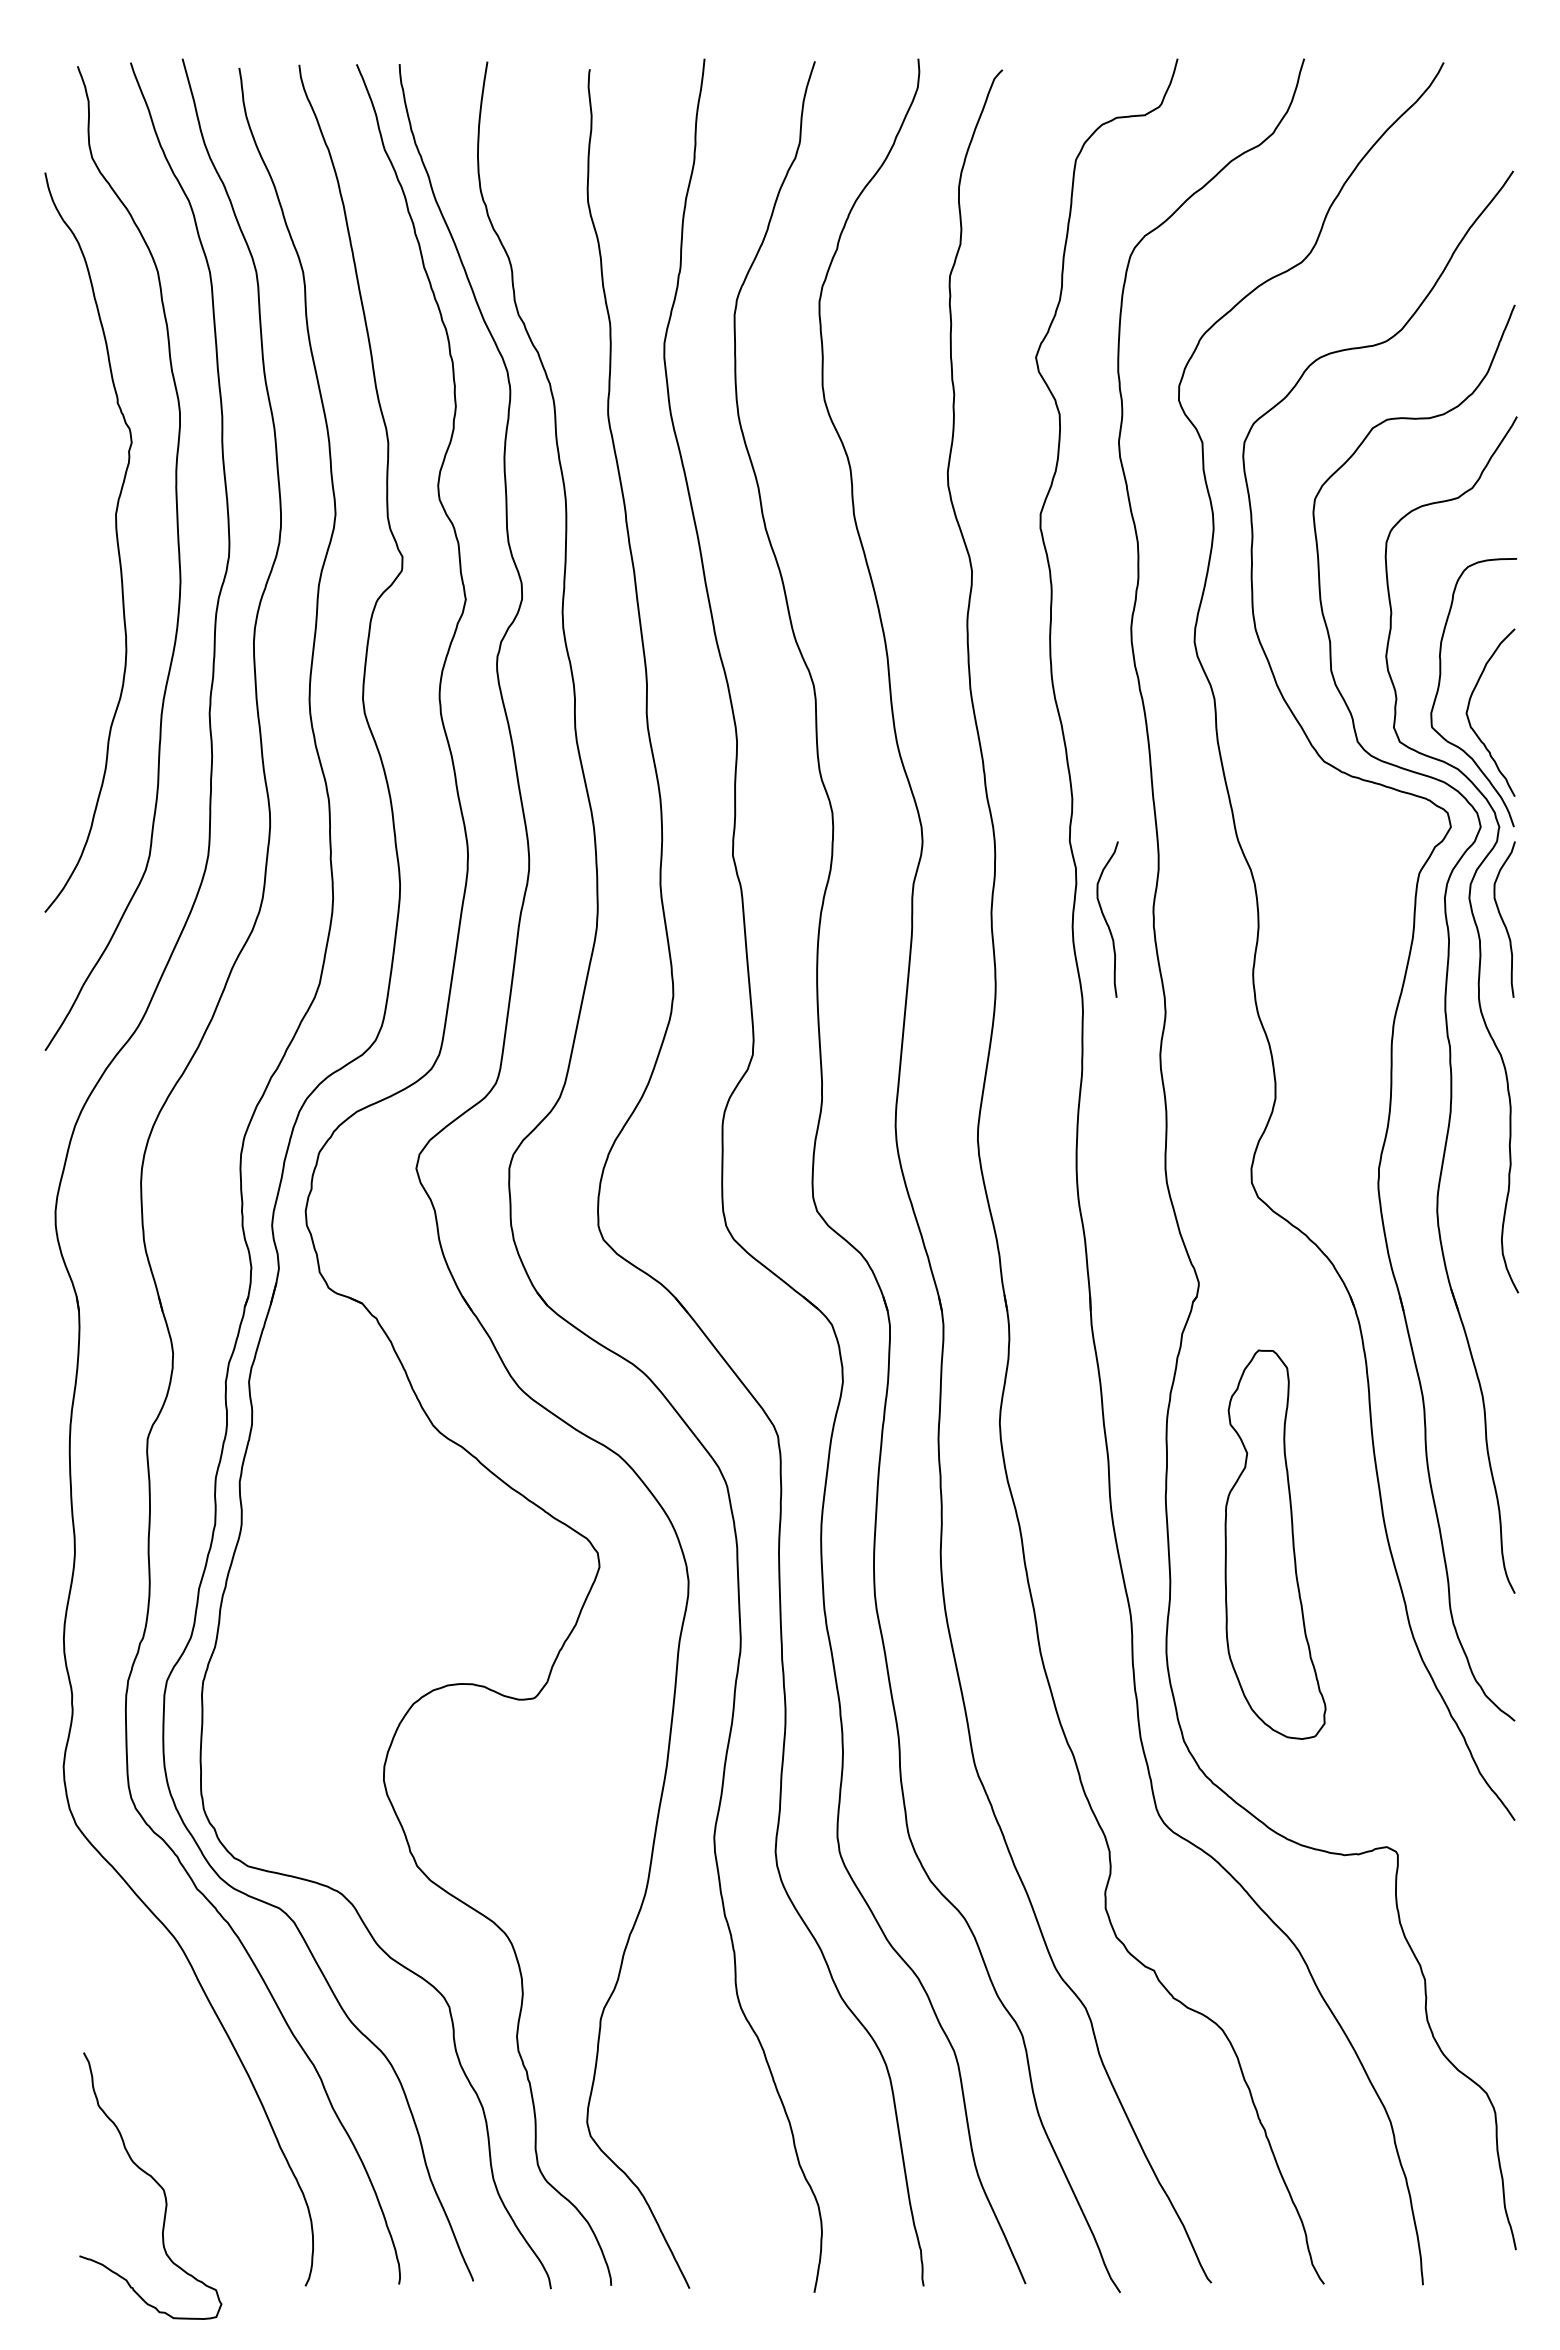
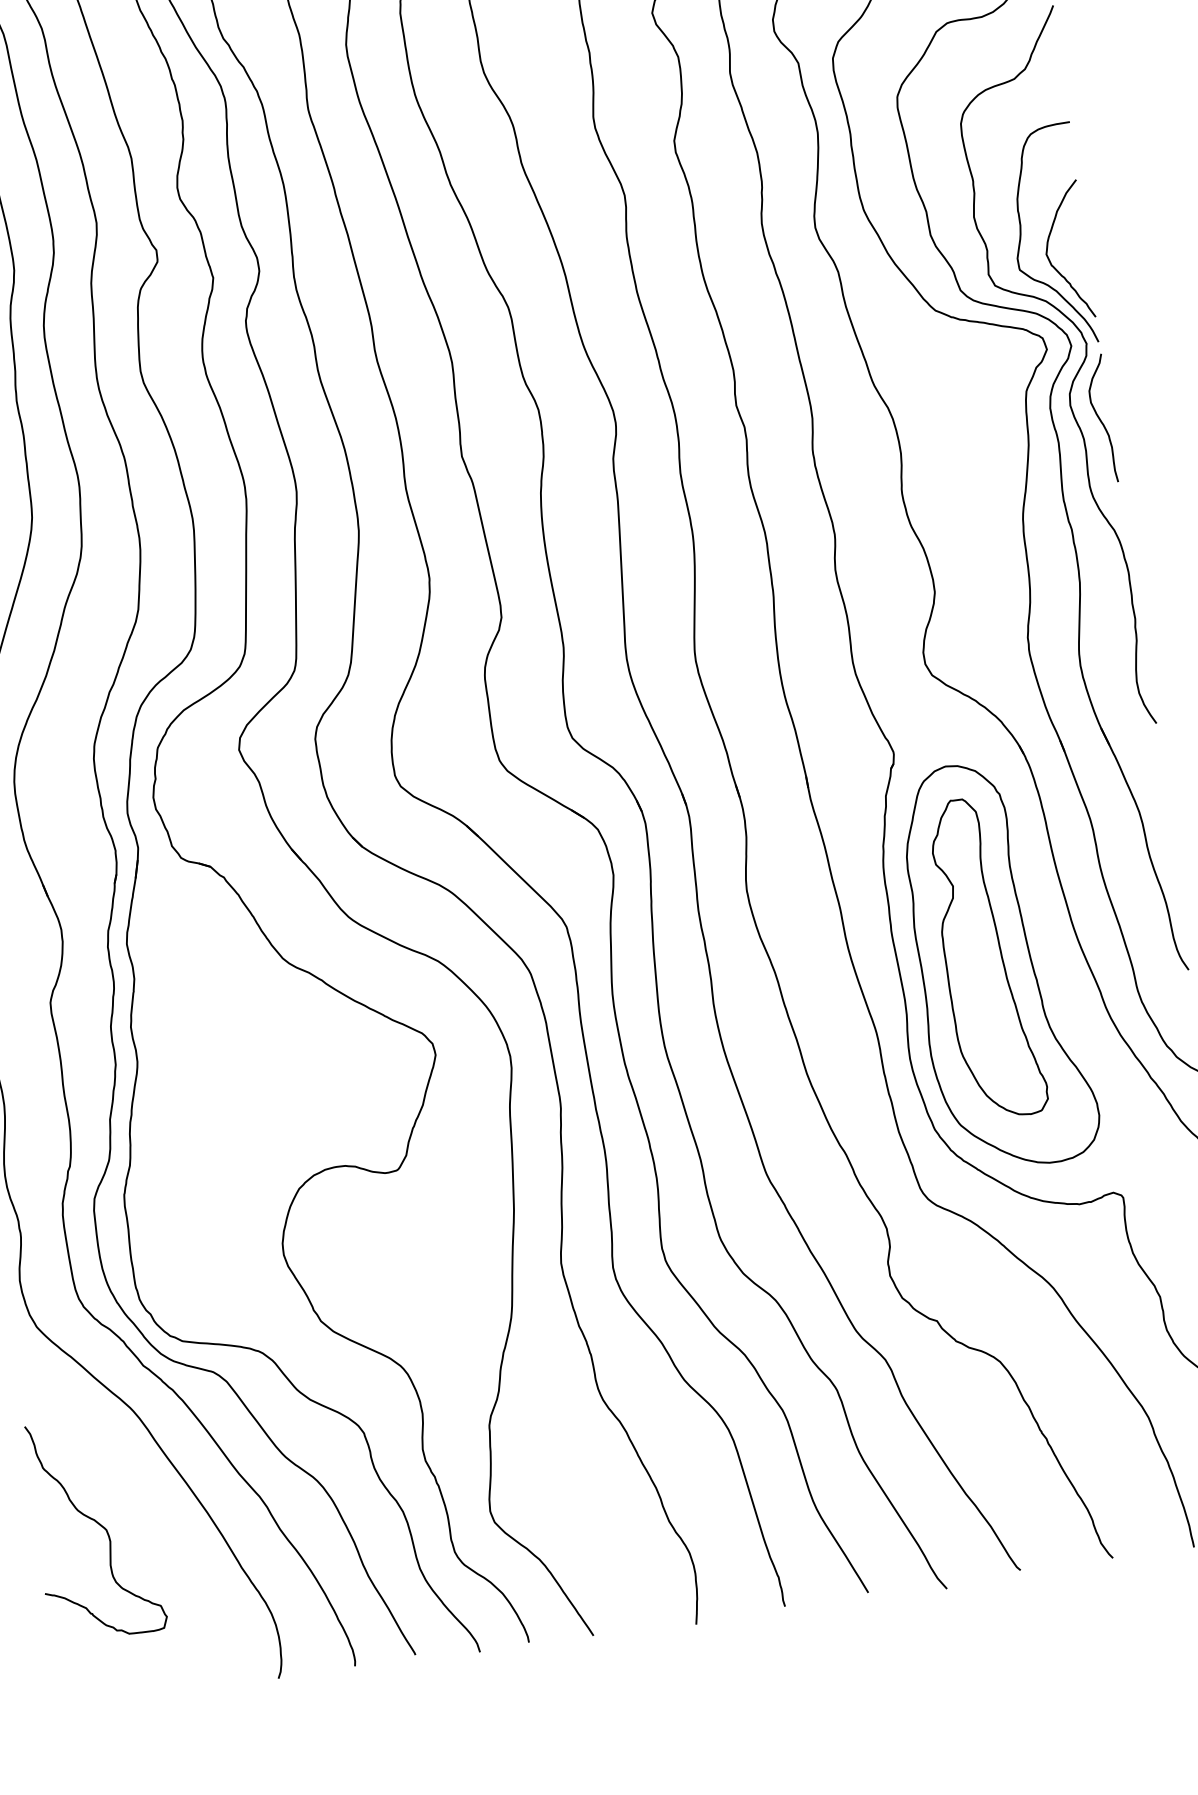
curve: (1106, 919) -> (775, 465), removed
part: (1287, 1554) -> (997, 964), added
curve: (154, 2181) -> (97, 1524), moved

